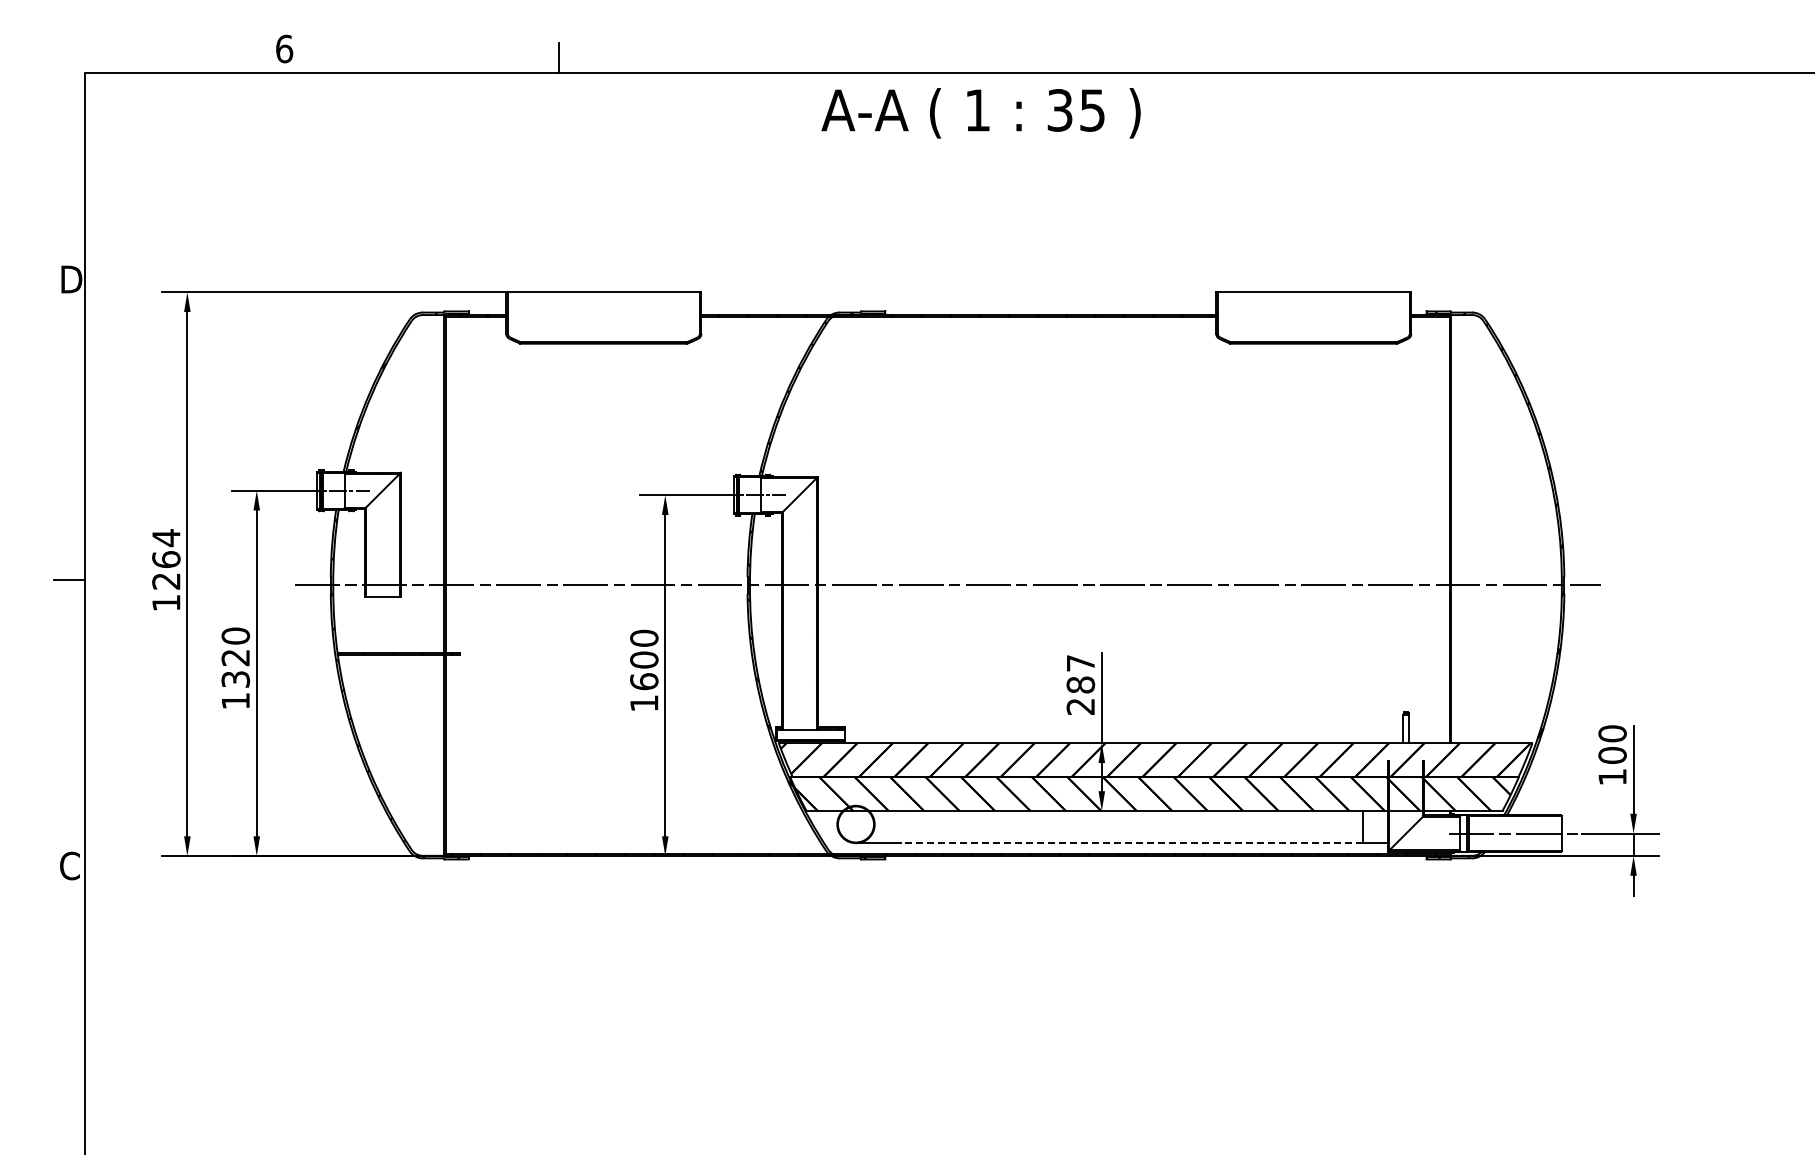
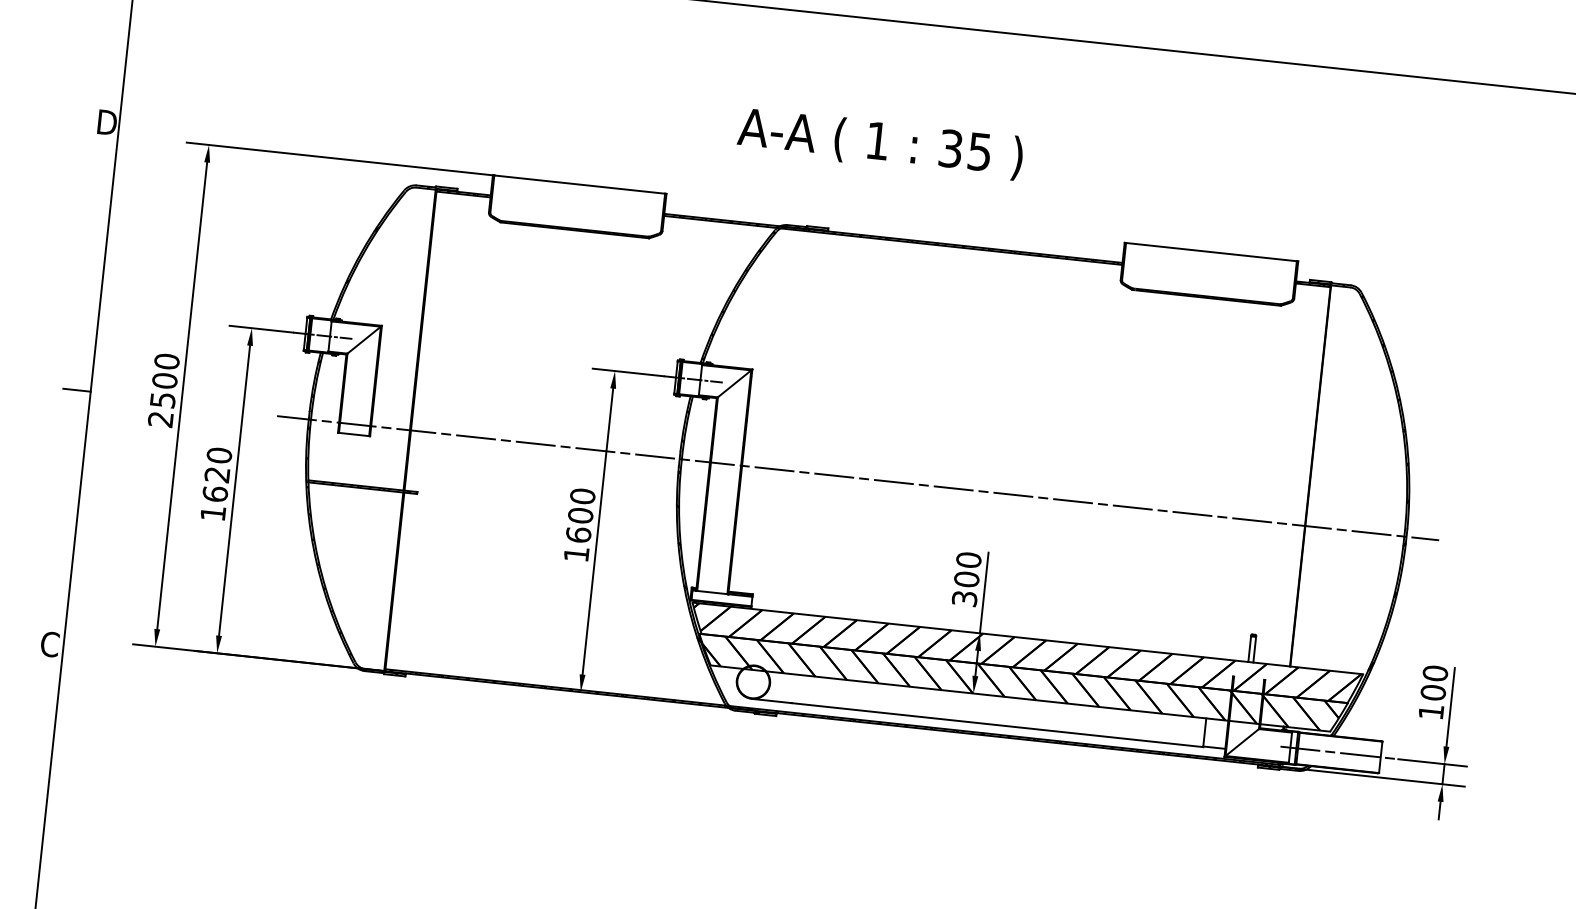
text: (980, 113) -> (879, 143), moved
text: (166, 570) -> (164, 390), 1264 -> 2500
text: (235, 678) -> (215, 493), 1320 -> 1620
text: (1080, 684) -> (966, 578), 287 -> 300
line: (1131, 843) -> (996, 725), dashed -> solid

